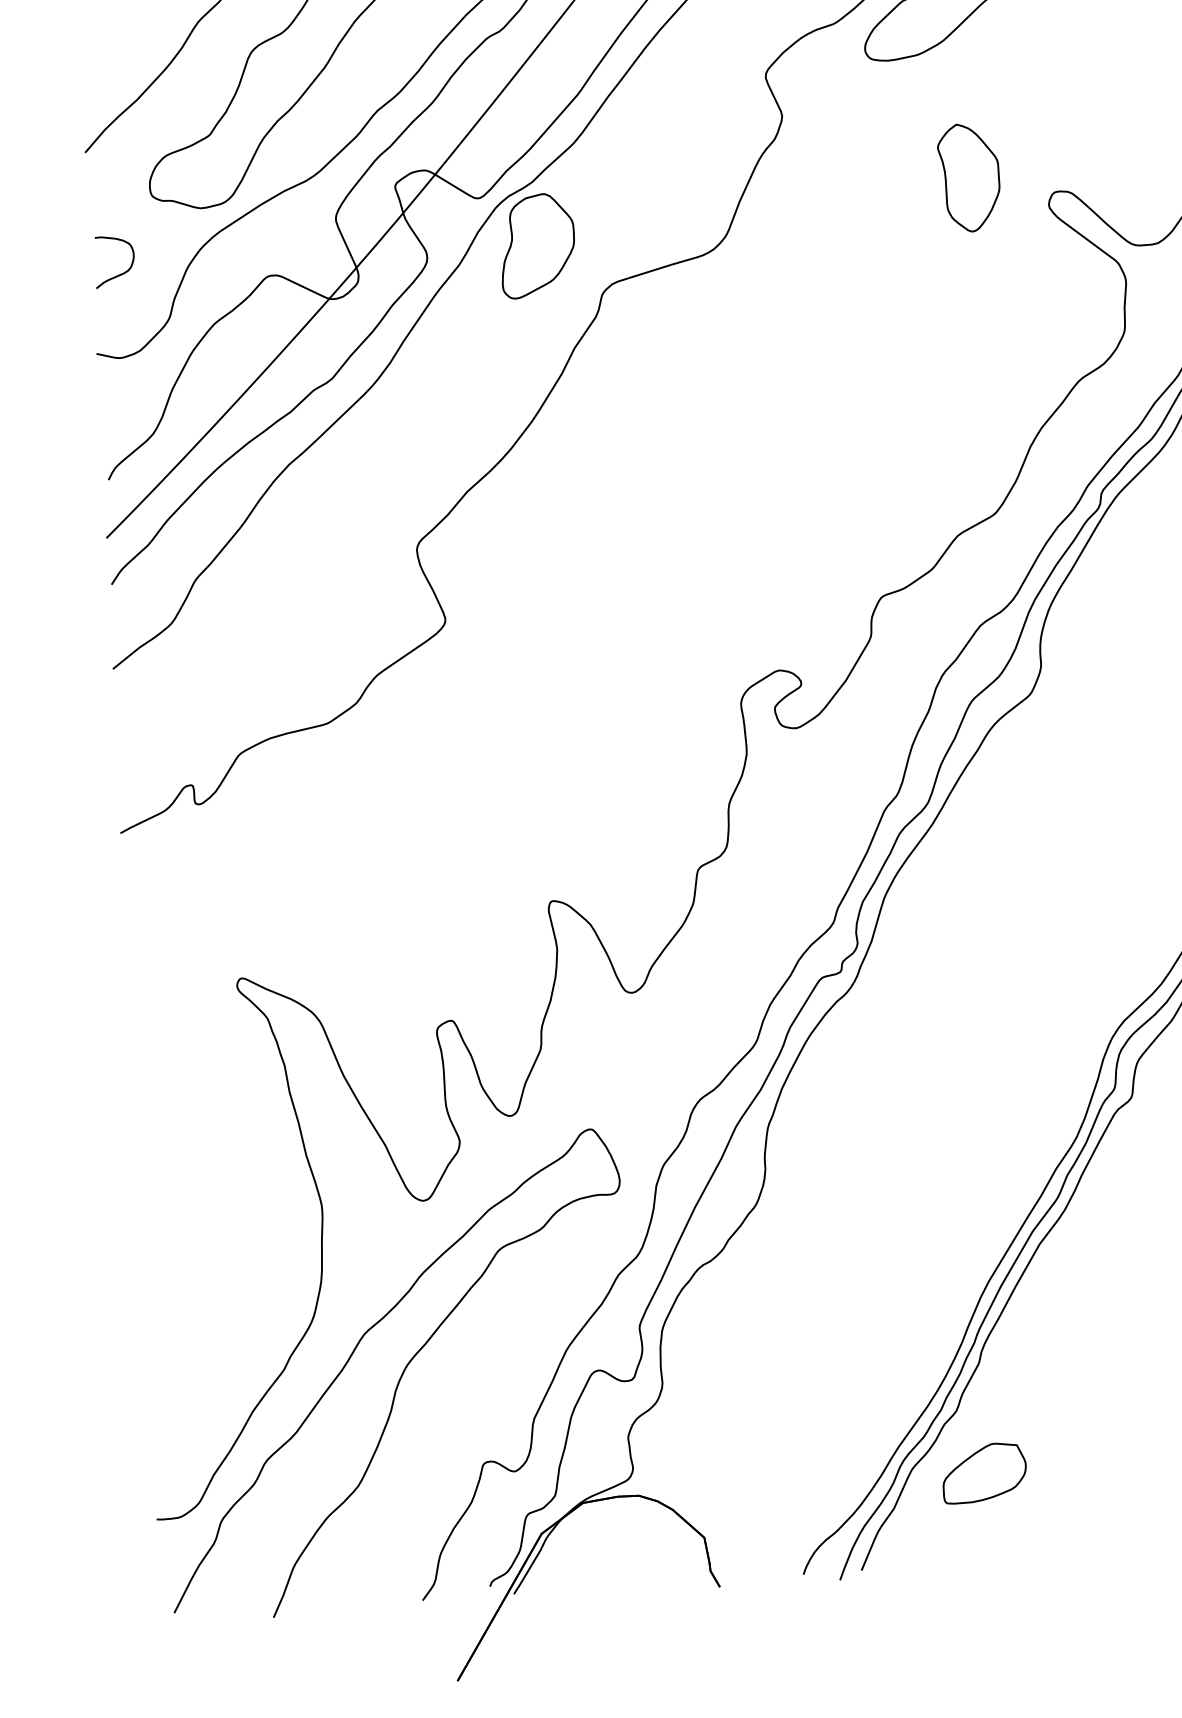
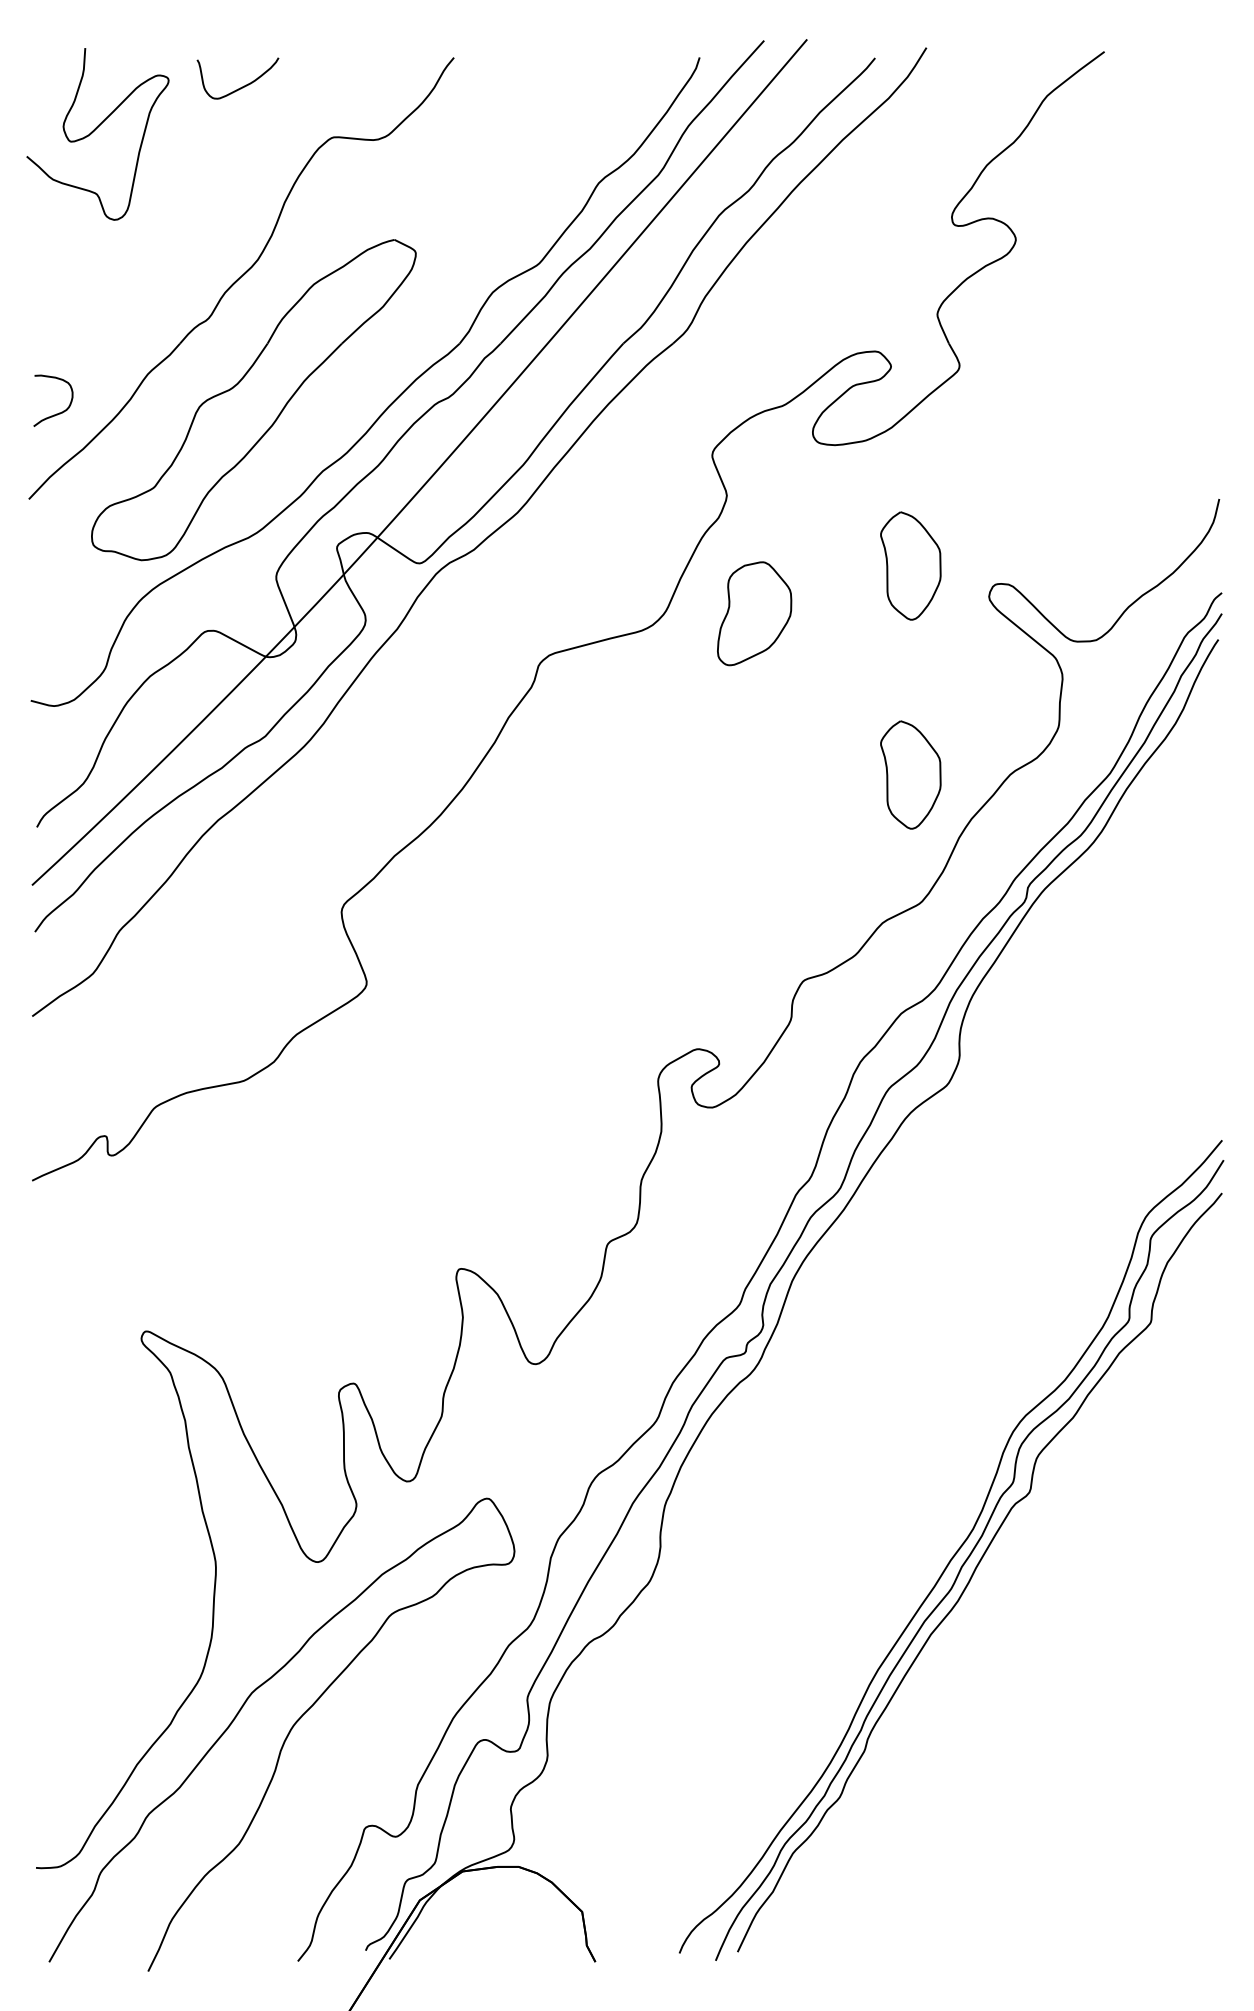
part: (537, 245) -> (754, 613), moved
curve: (118, 274) -> (56, 413), moved
part: (978, 386) -> (910, 774), added
part: (983, 1473) -> (864, 1860), removed

